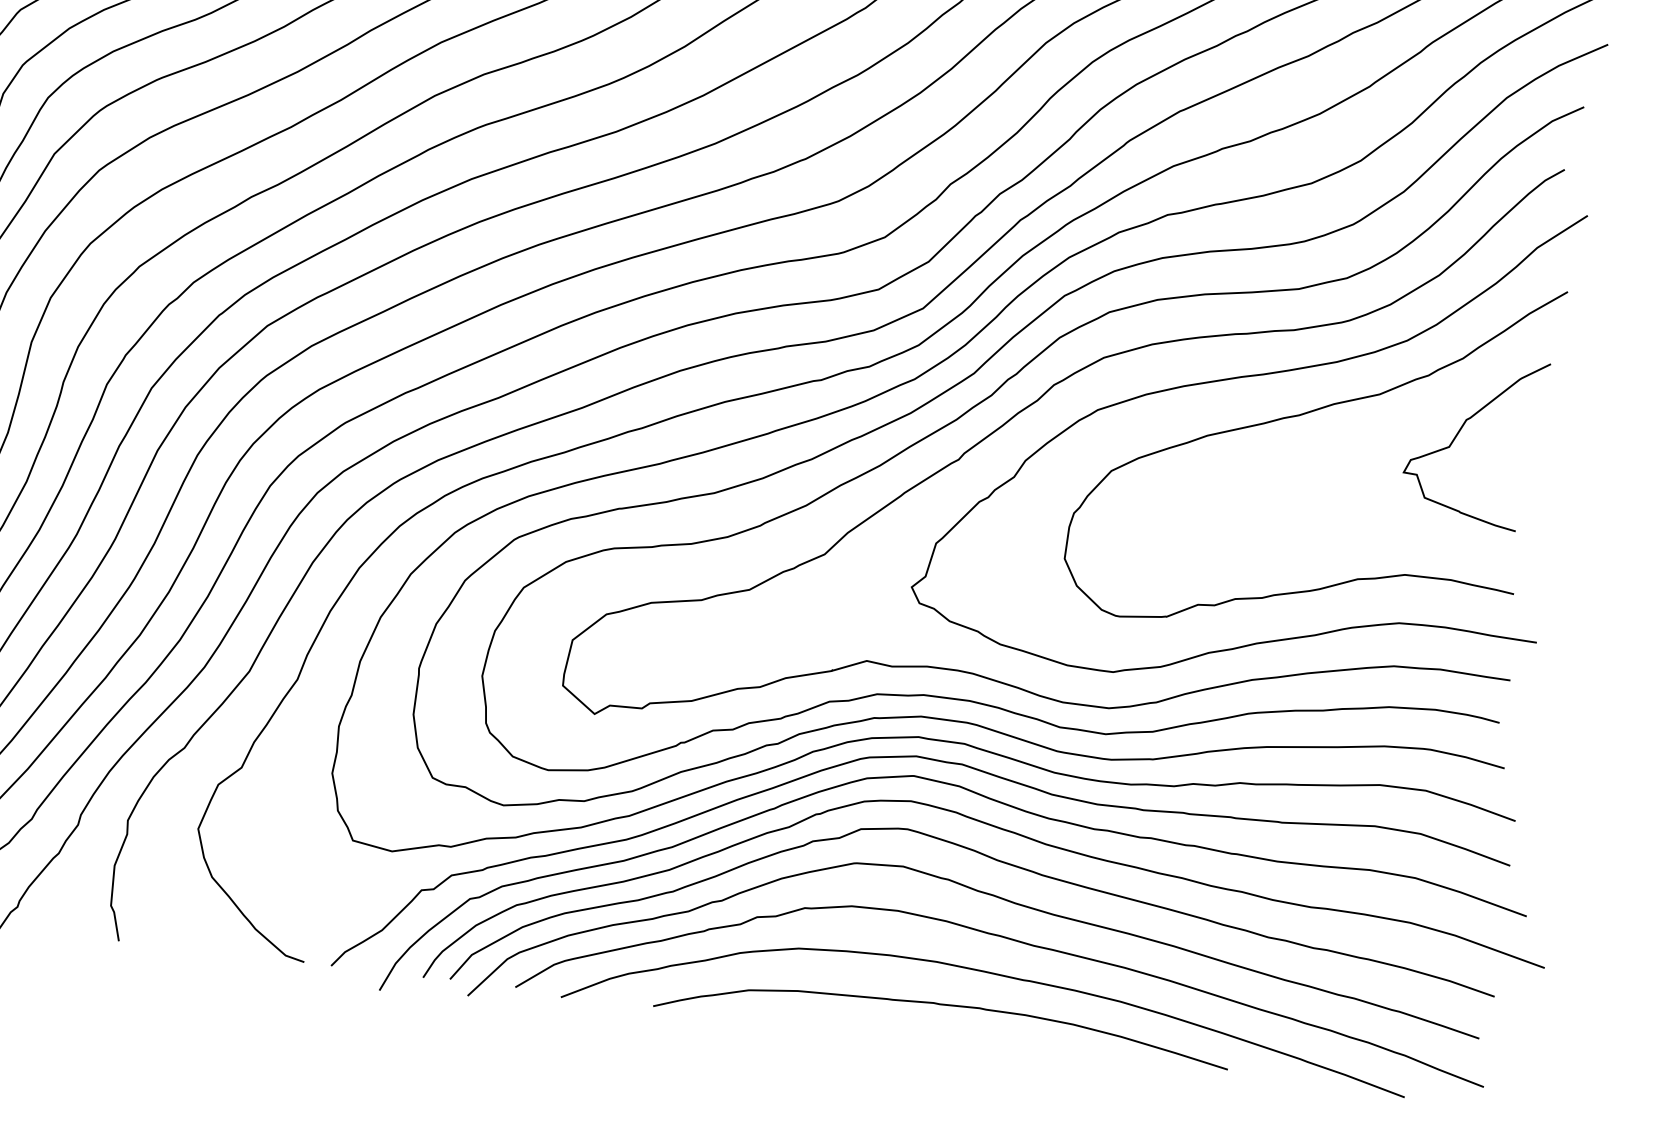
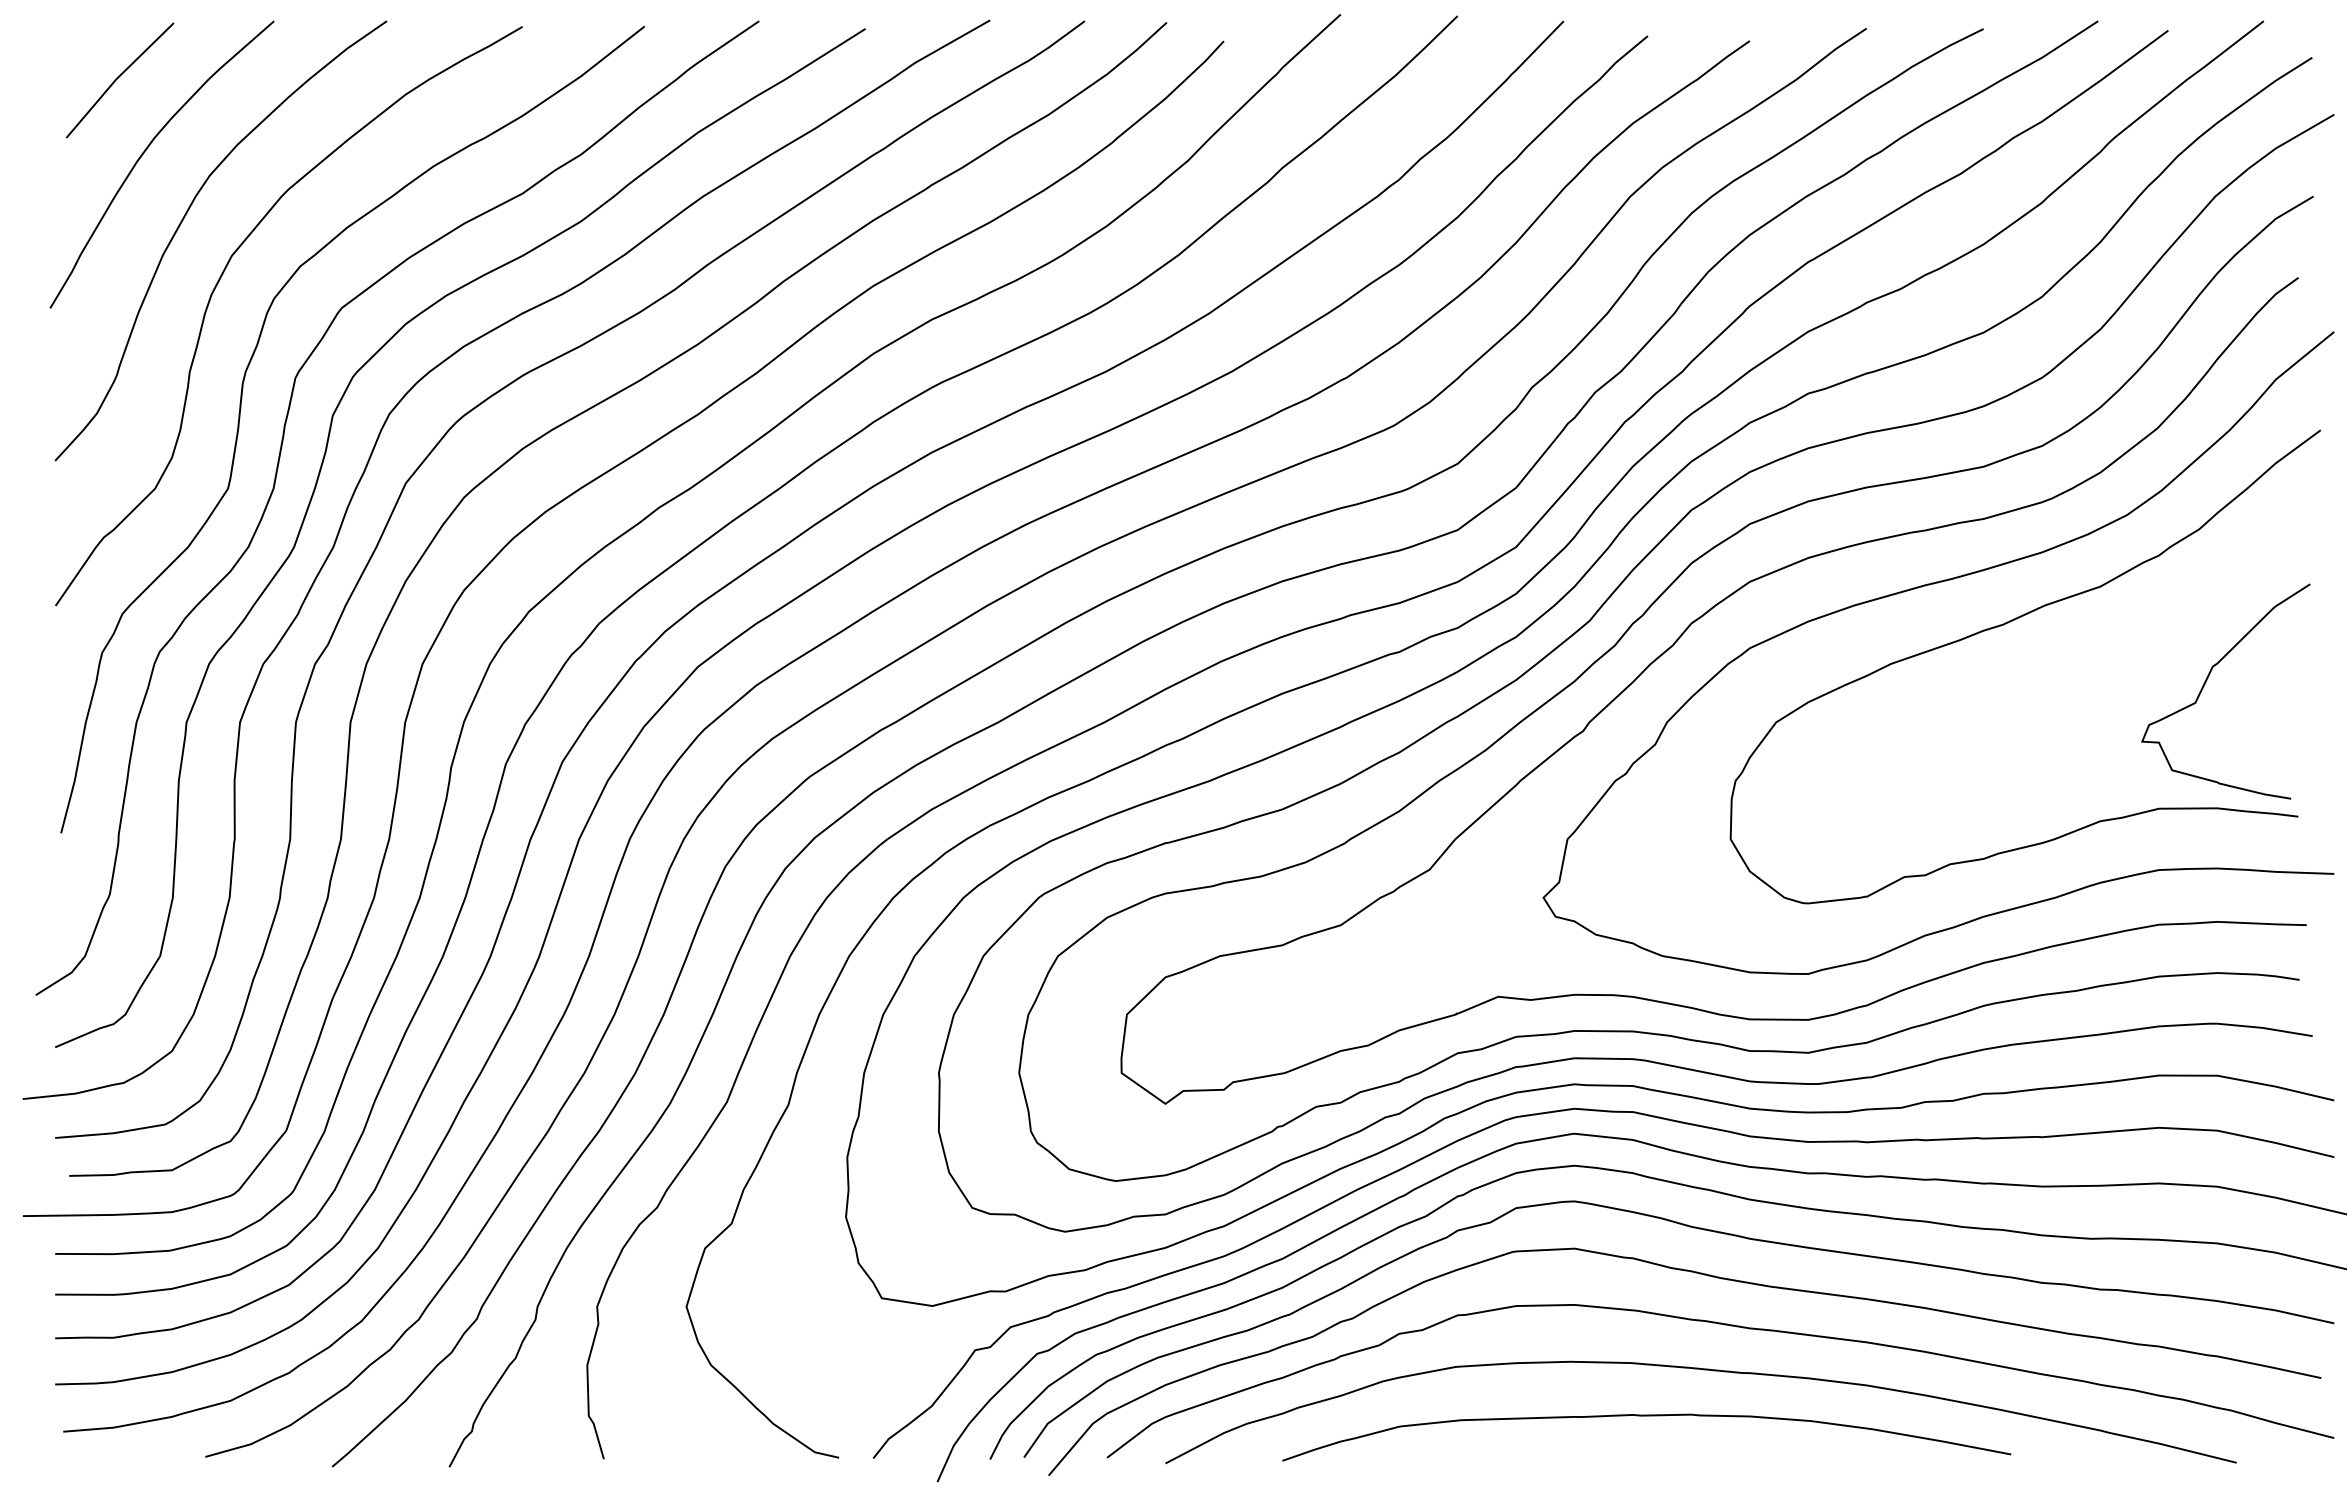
curve: (1459, 431) -> (2206, 682), moved

